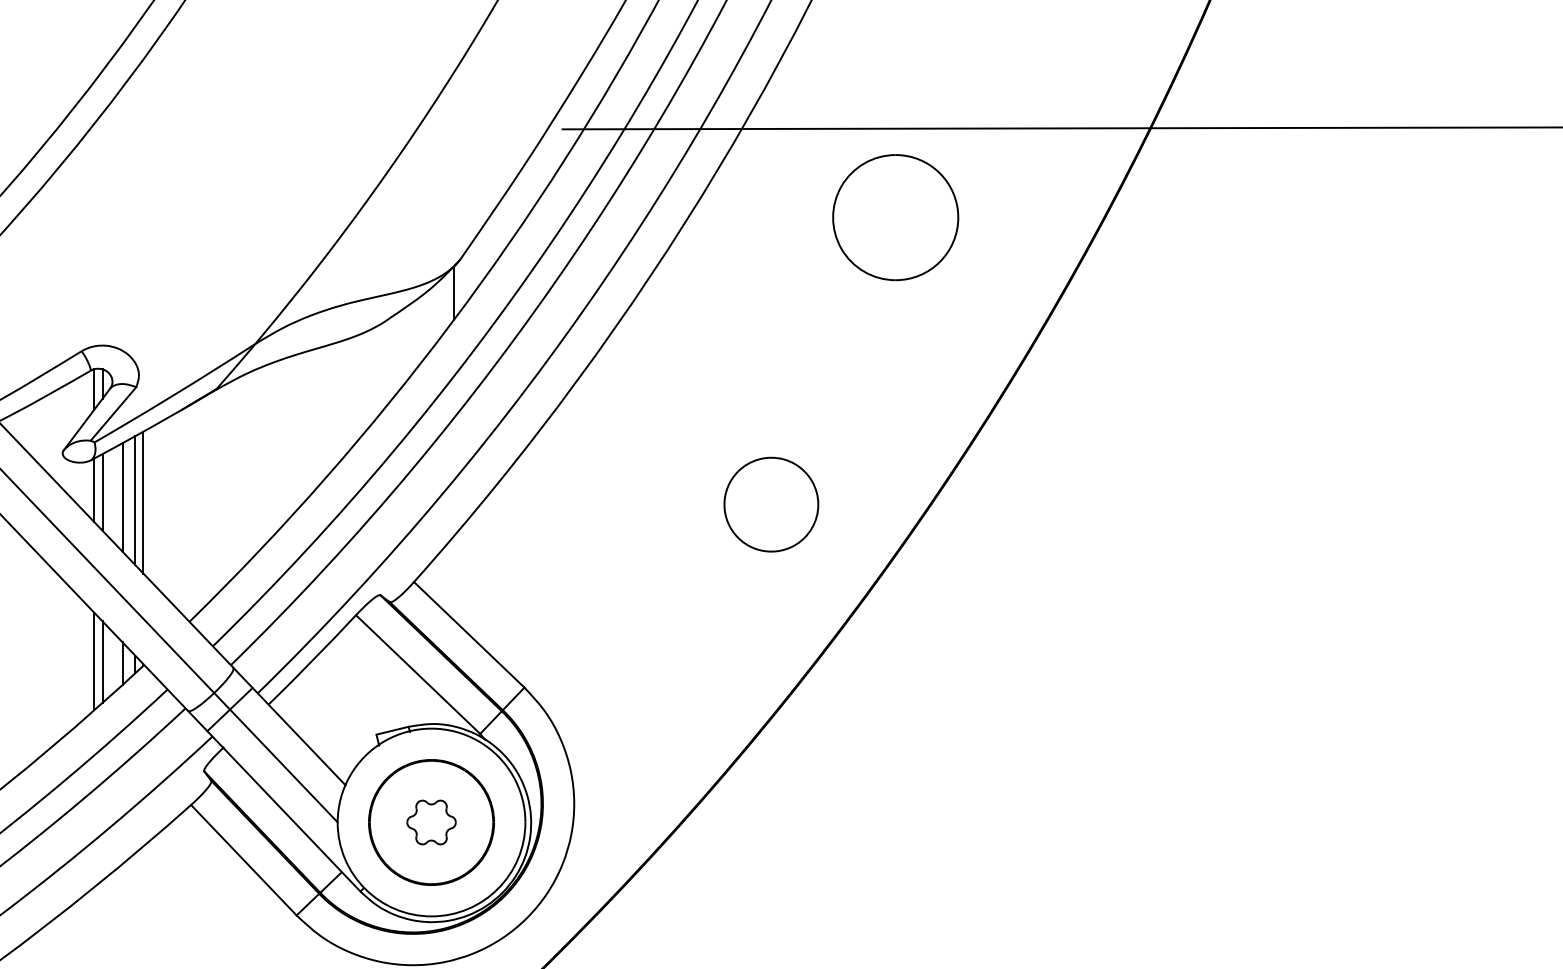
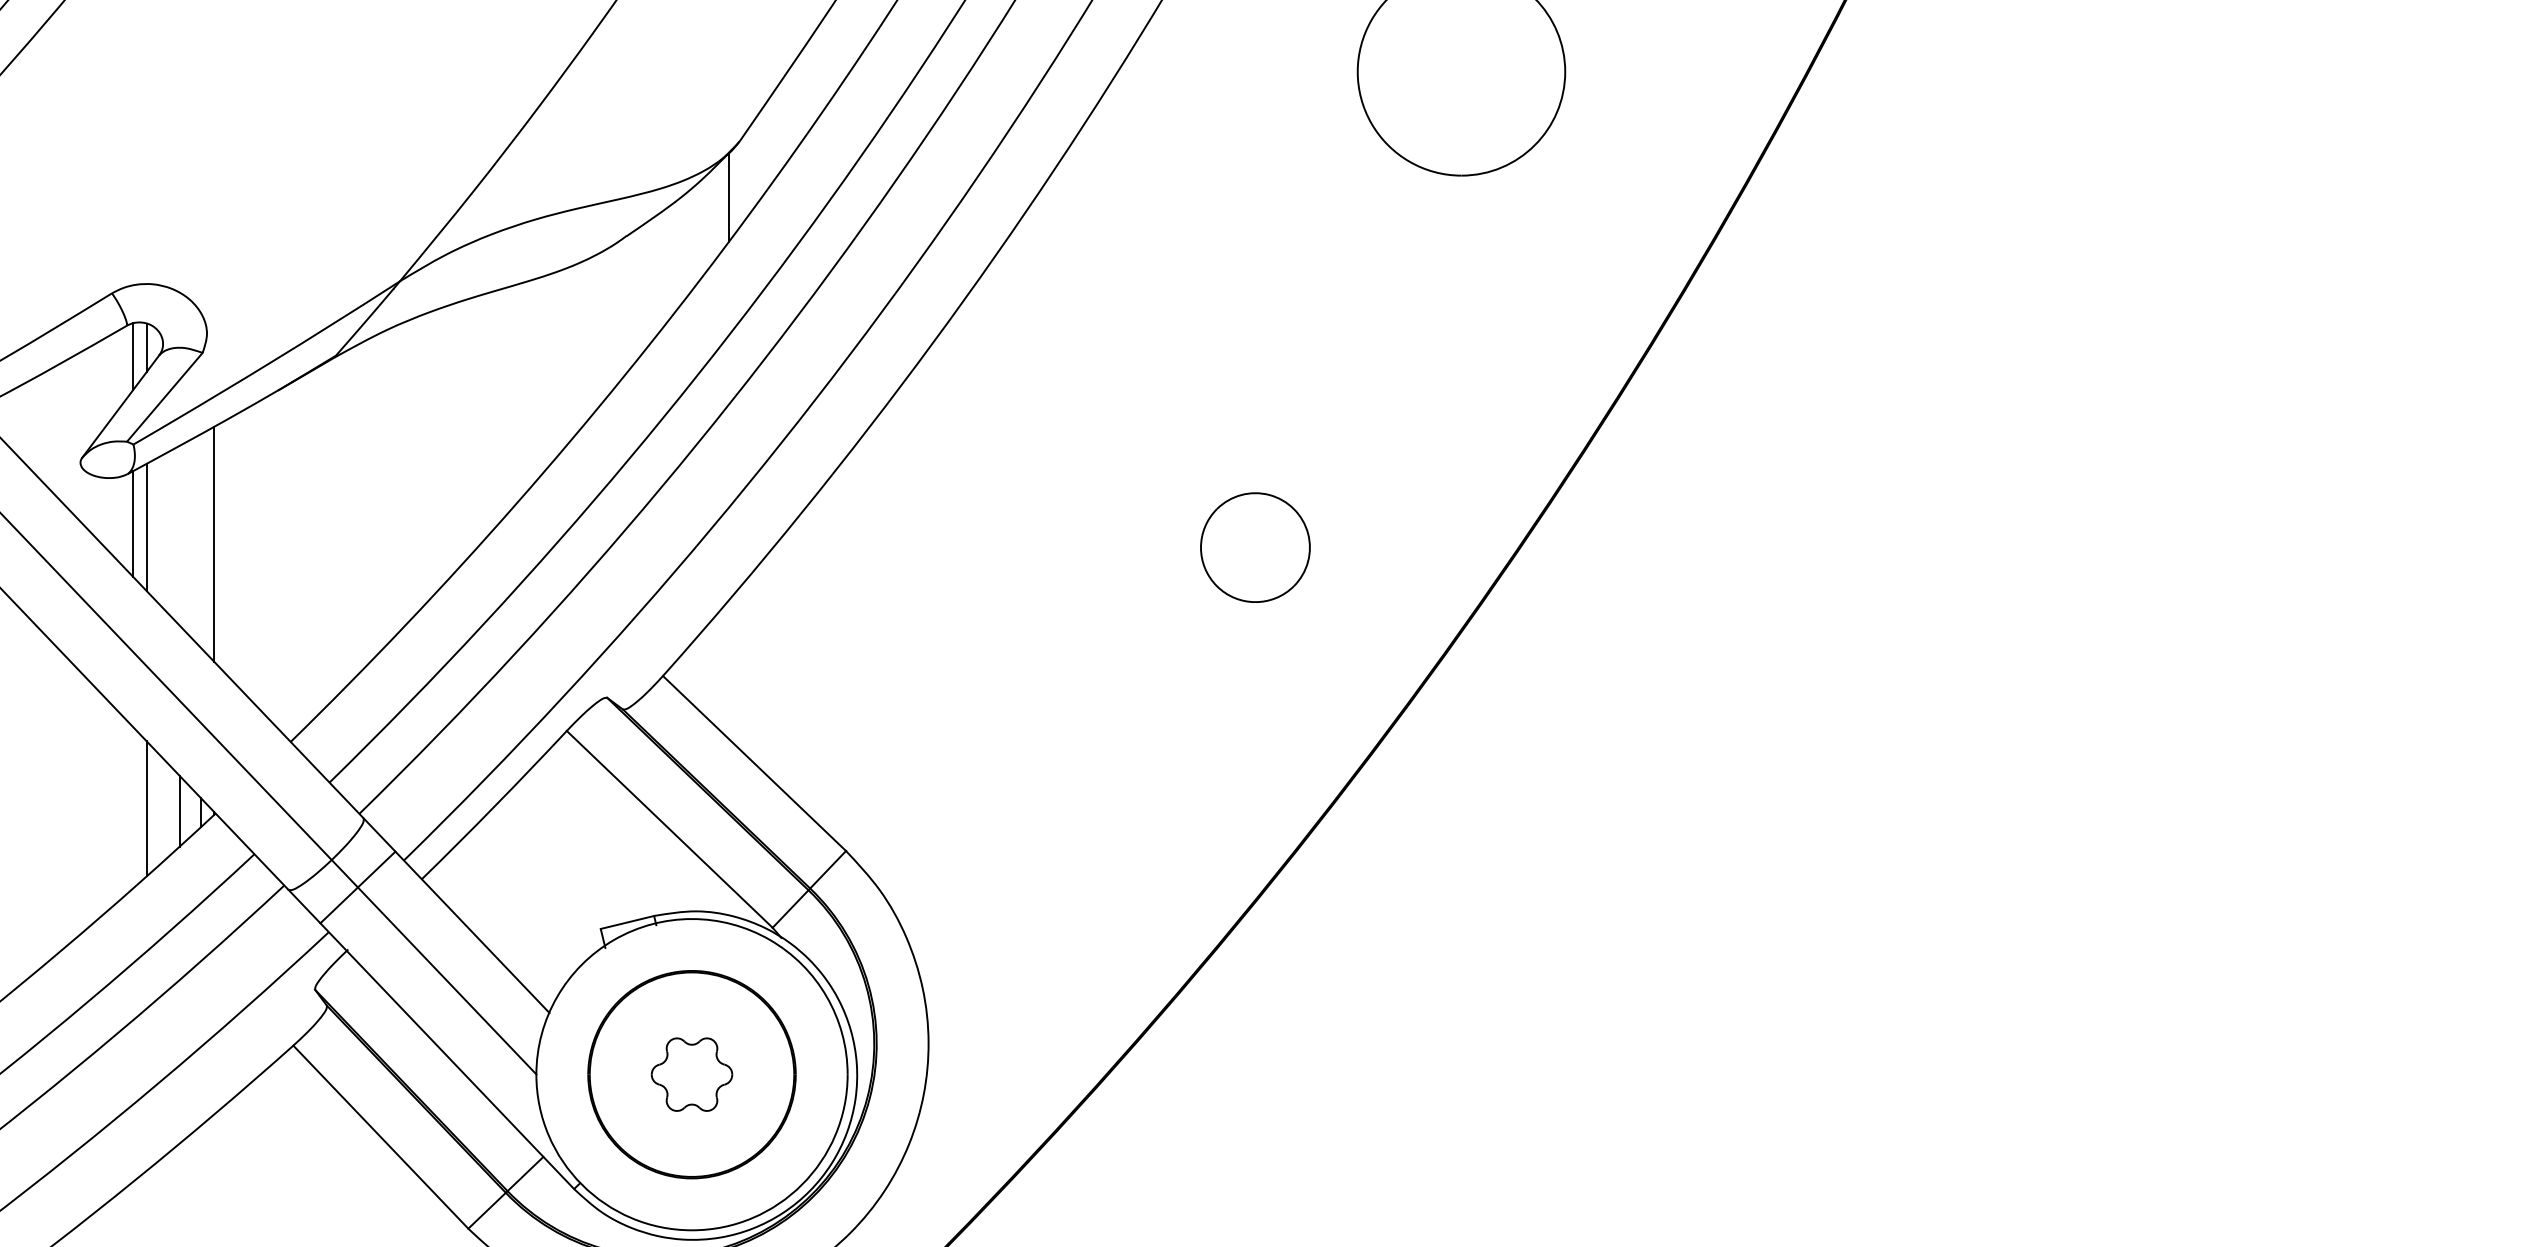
line: (122, 497) -> (179, 535), removed
line: (135, 500) -> (201, 540), removed
part: (771, 504) -> (1255, 547), size x0.7
line: (94, 661) -> (133, 807), removed

